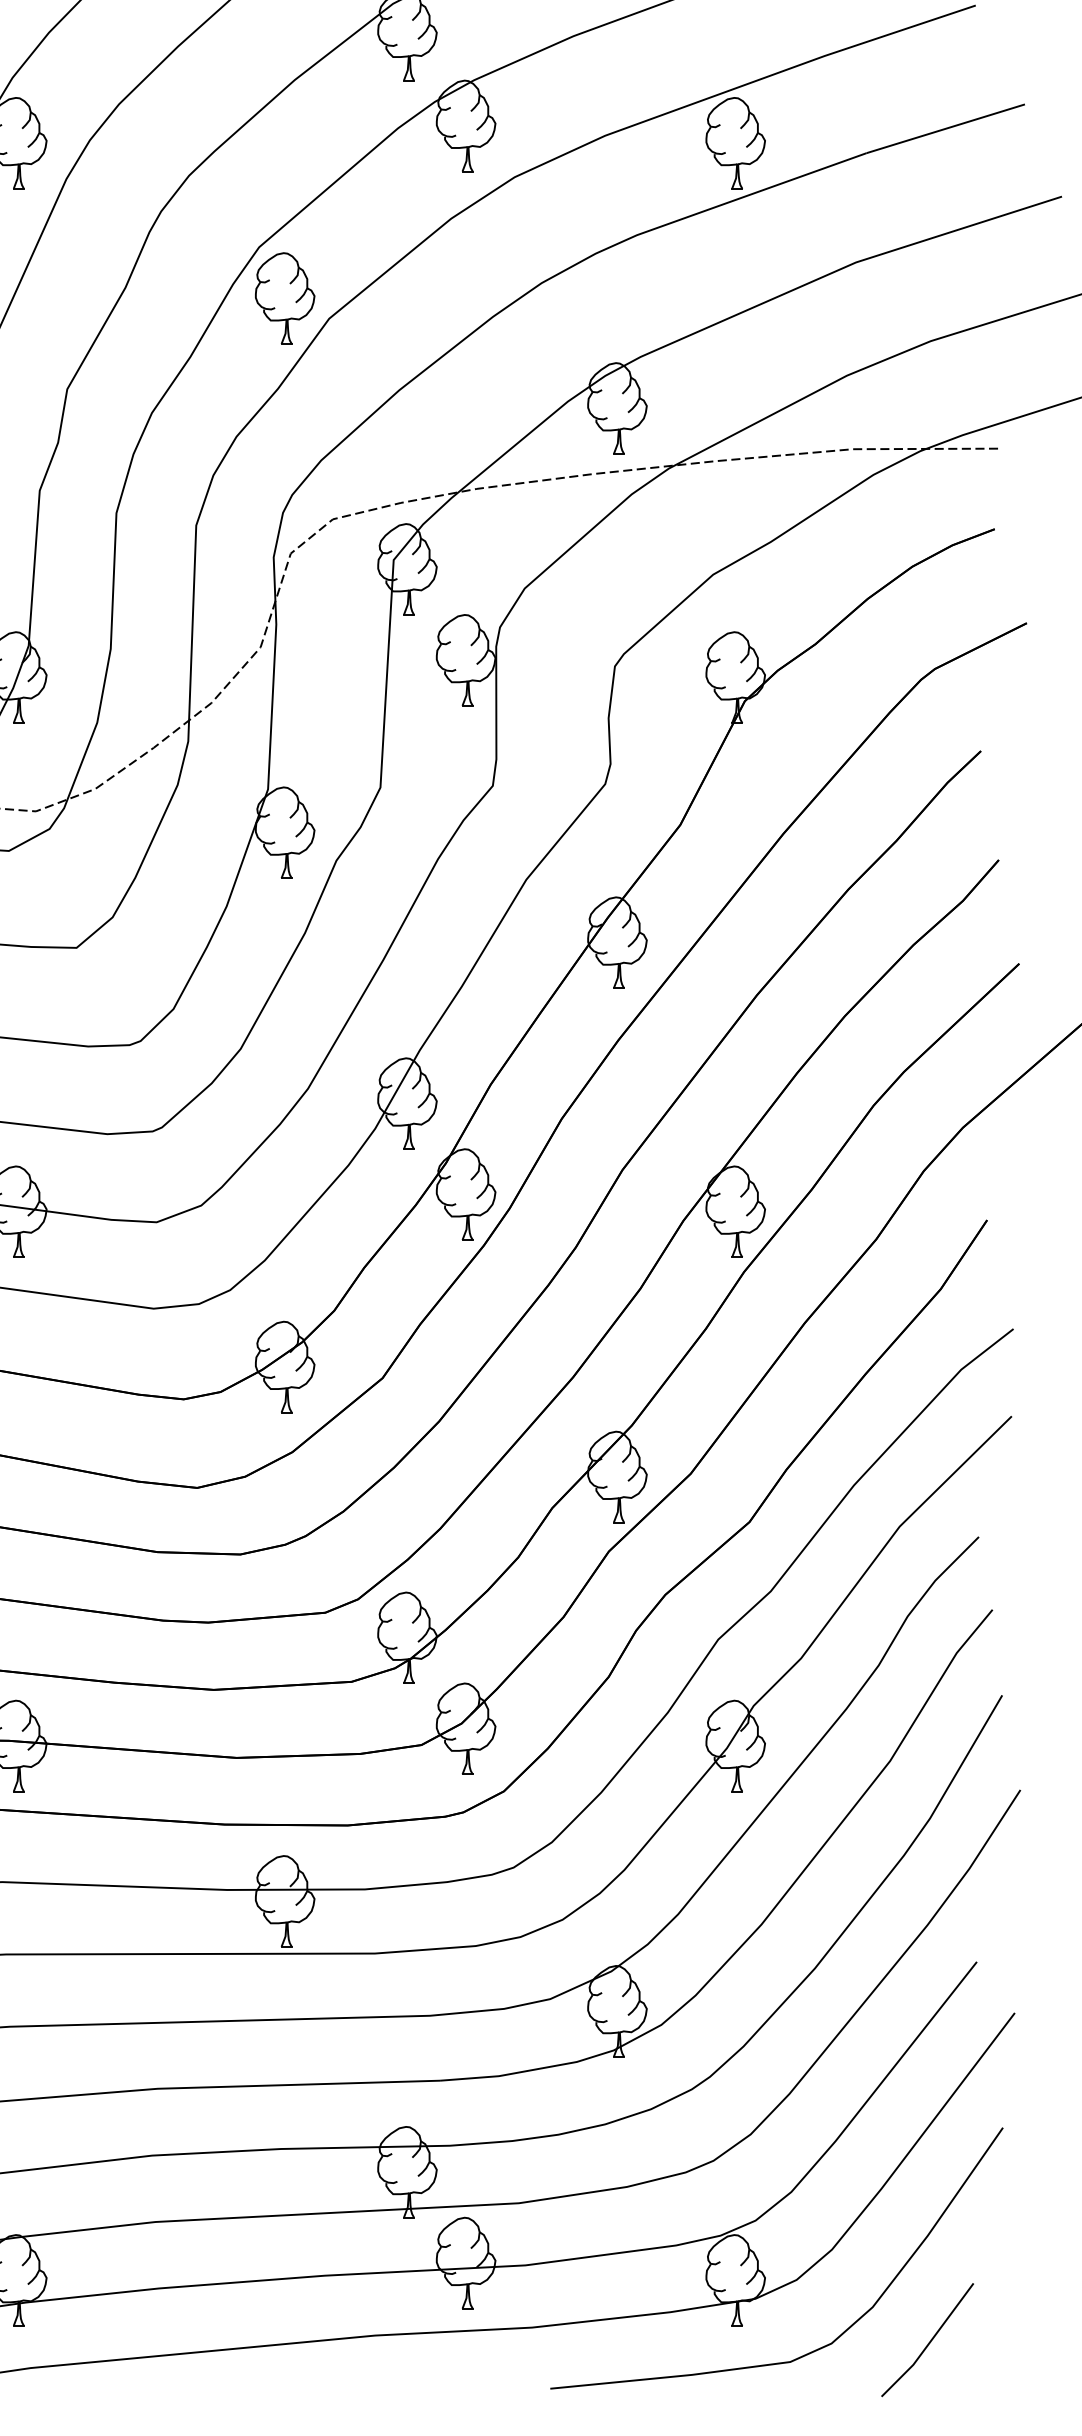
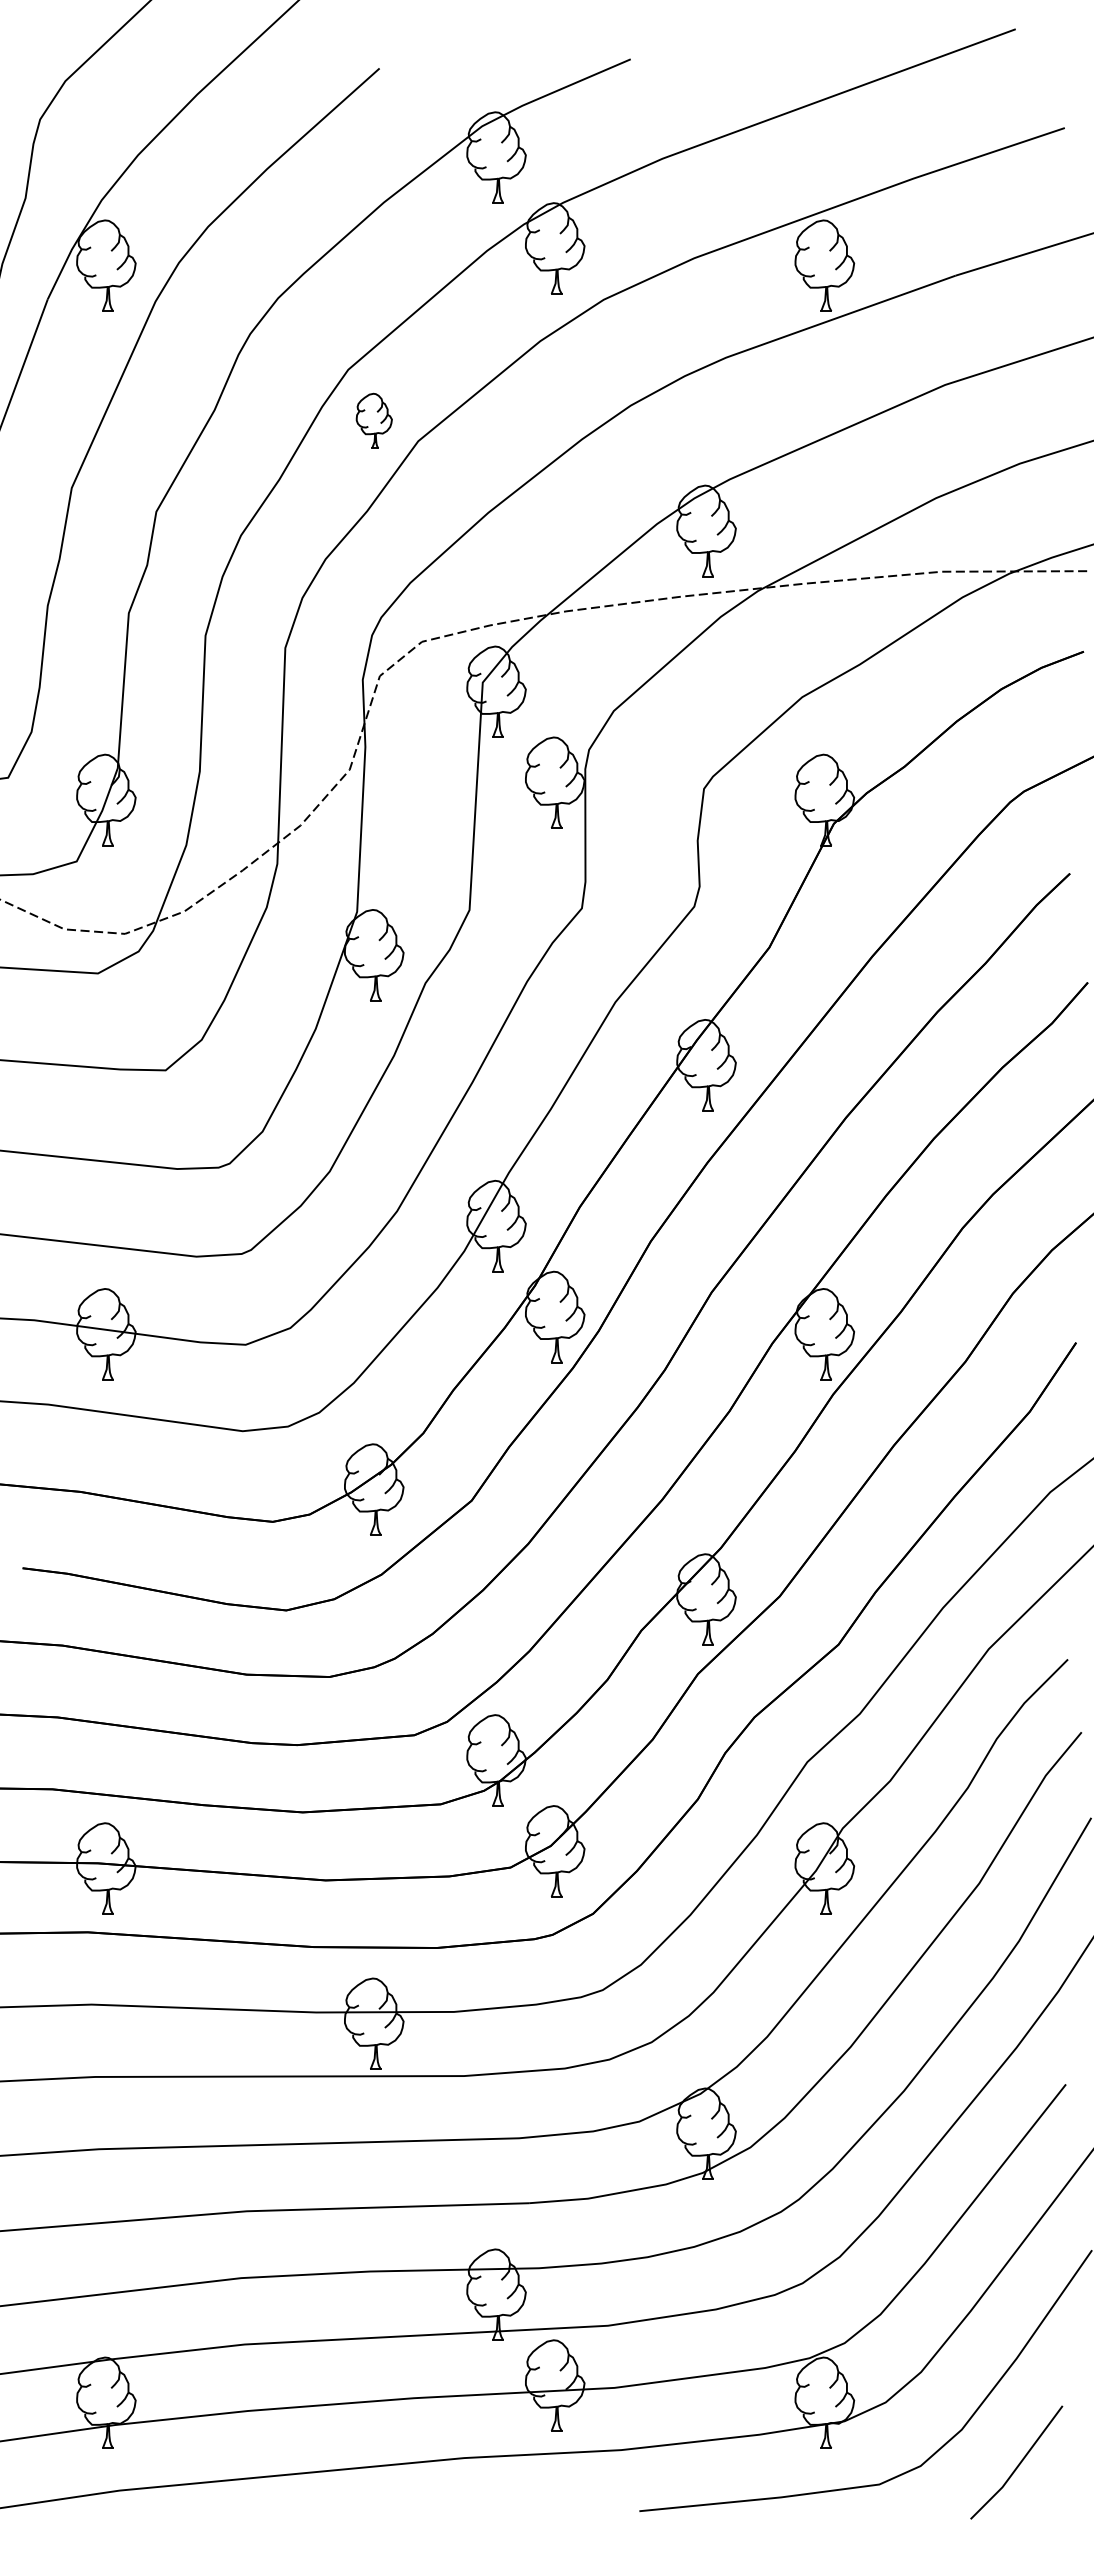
part: (285, 297) -> (374, 420), size x0.6

